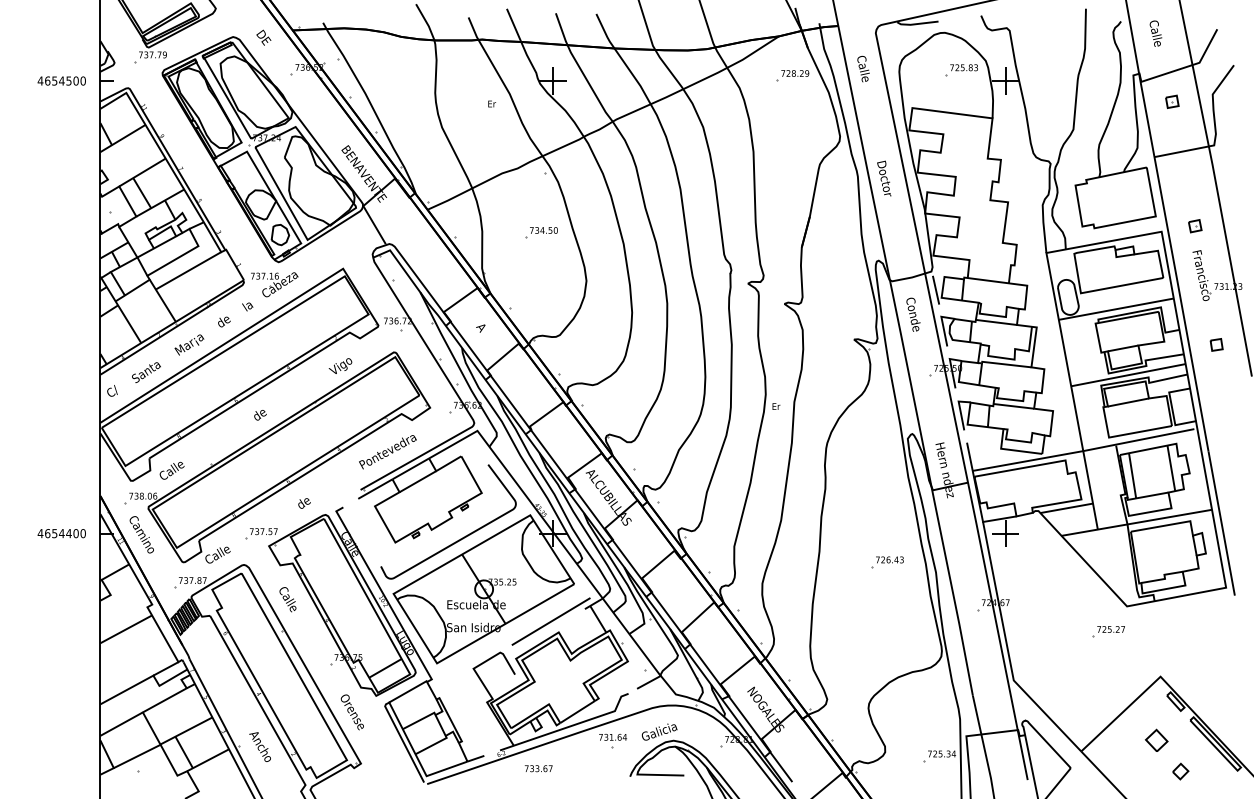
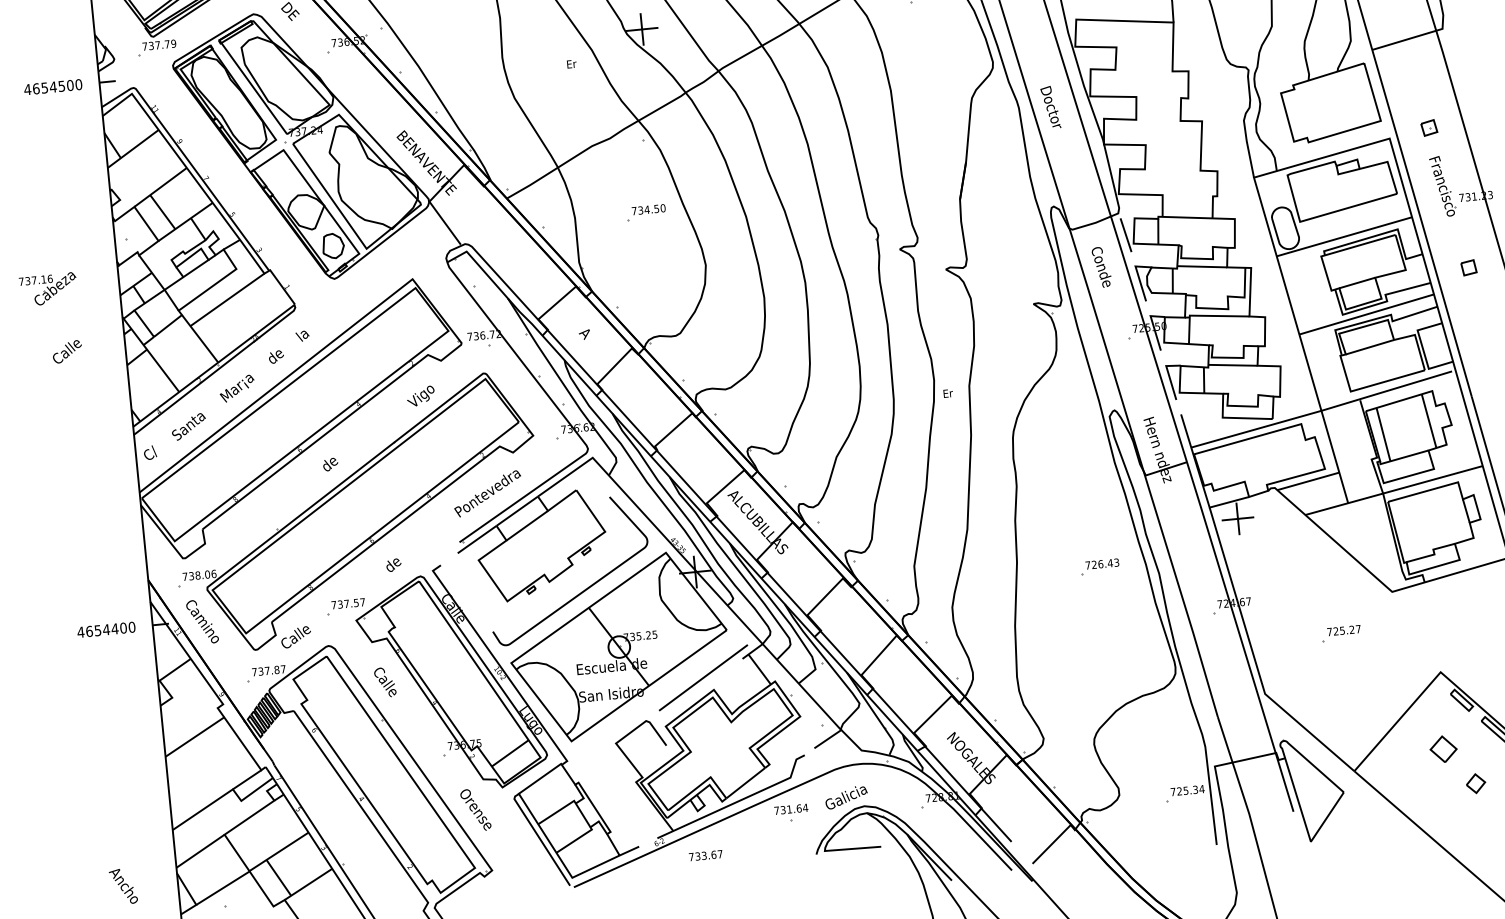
part: (274, 284) -> (48, 289), moved
text: (171, 470) -> (66, 351), moved
part: (1108, 631) -> (1341, 633), moved
text: (259, 746) -> (122, 885), moved

